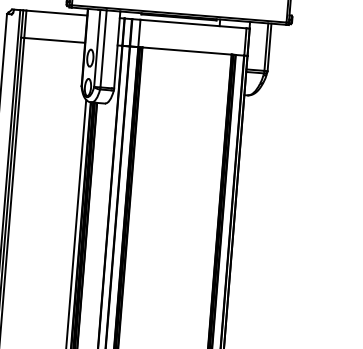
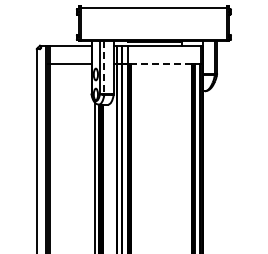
line: (103, 48) -> (104, 67), solid -> dashed
line: (185, 51) -> (160, 64), solid -> dashed

